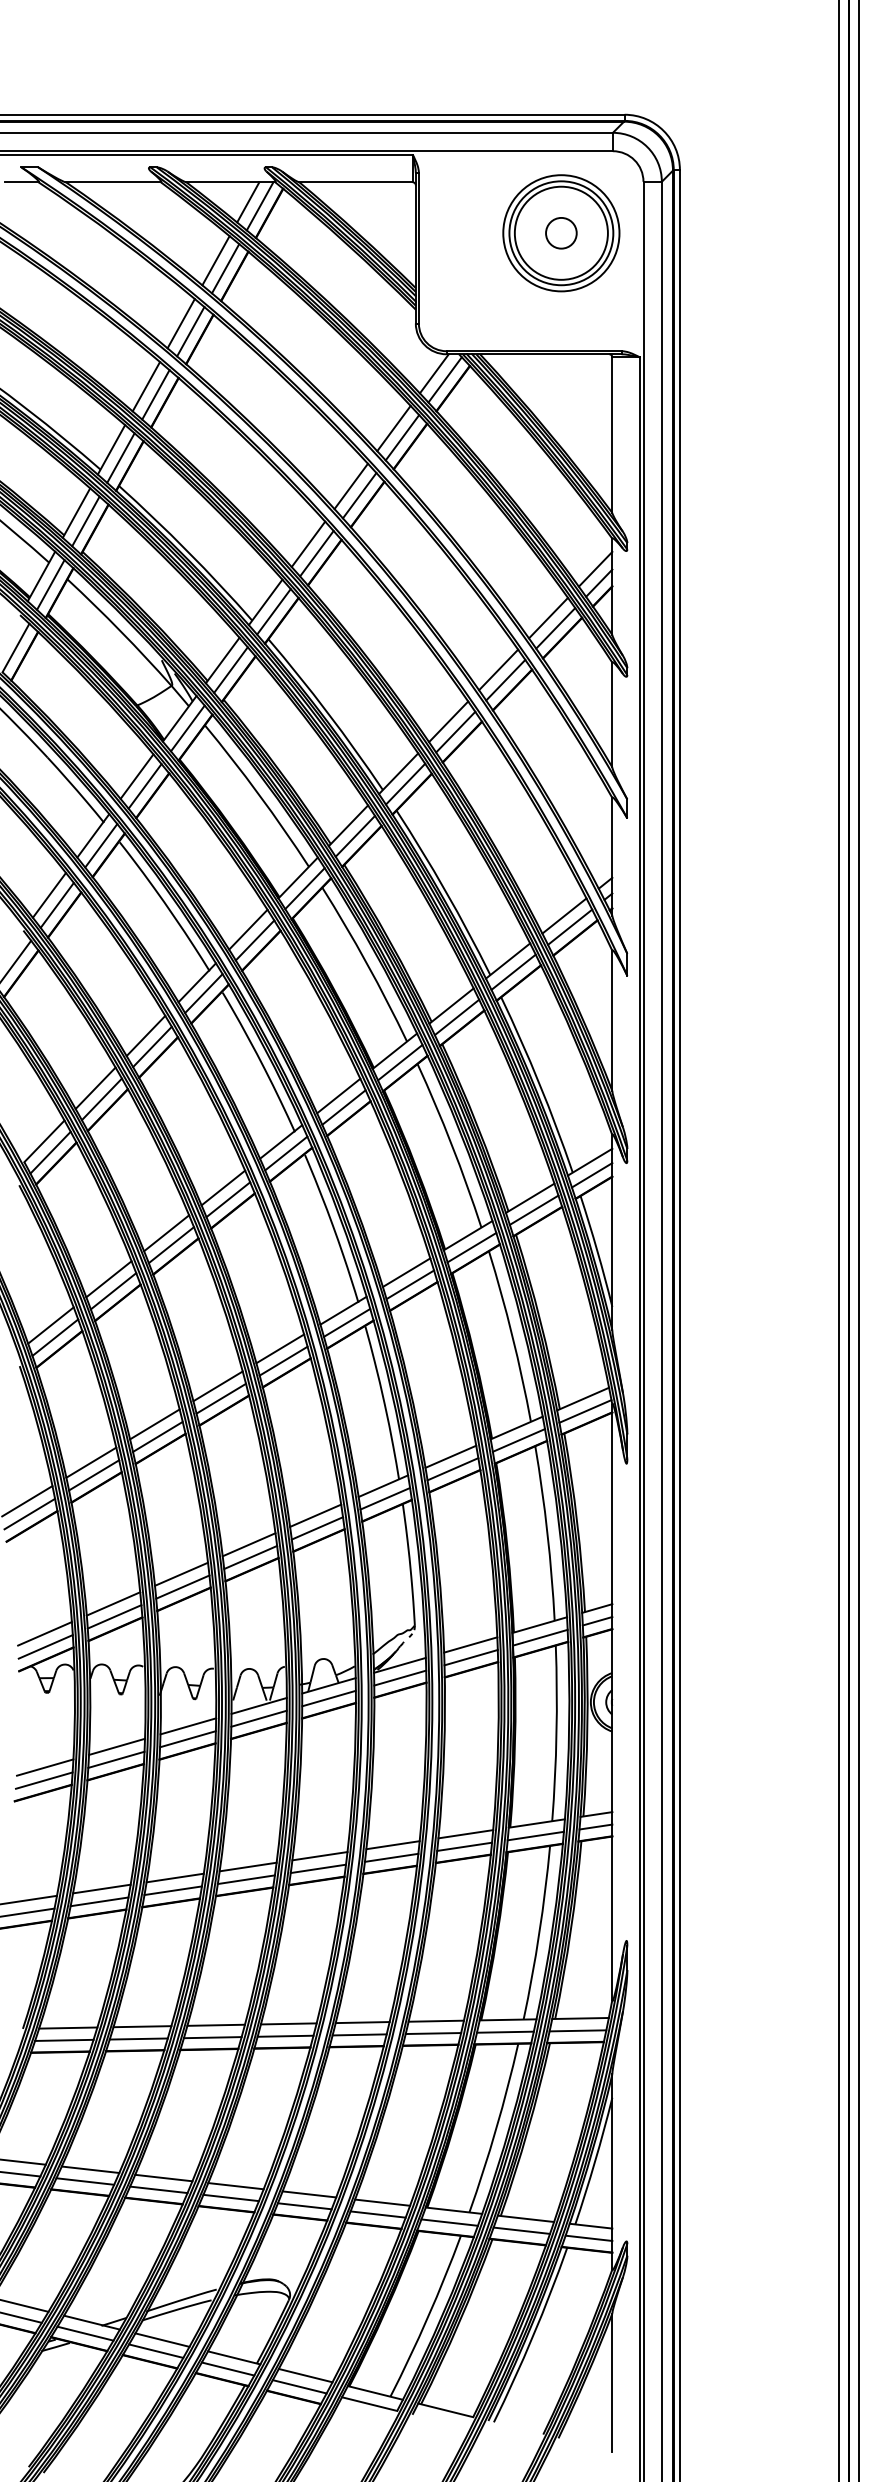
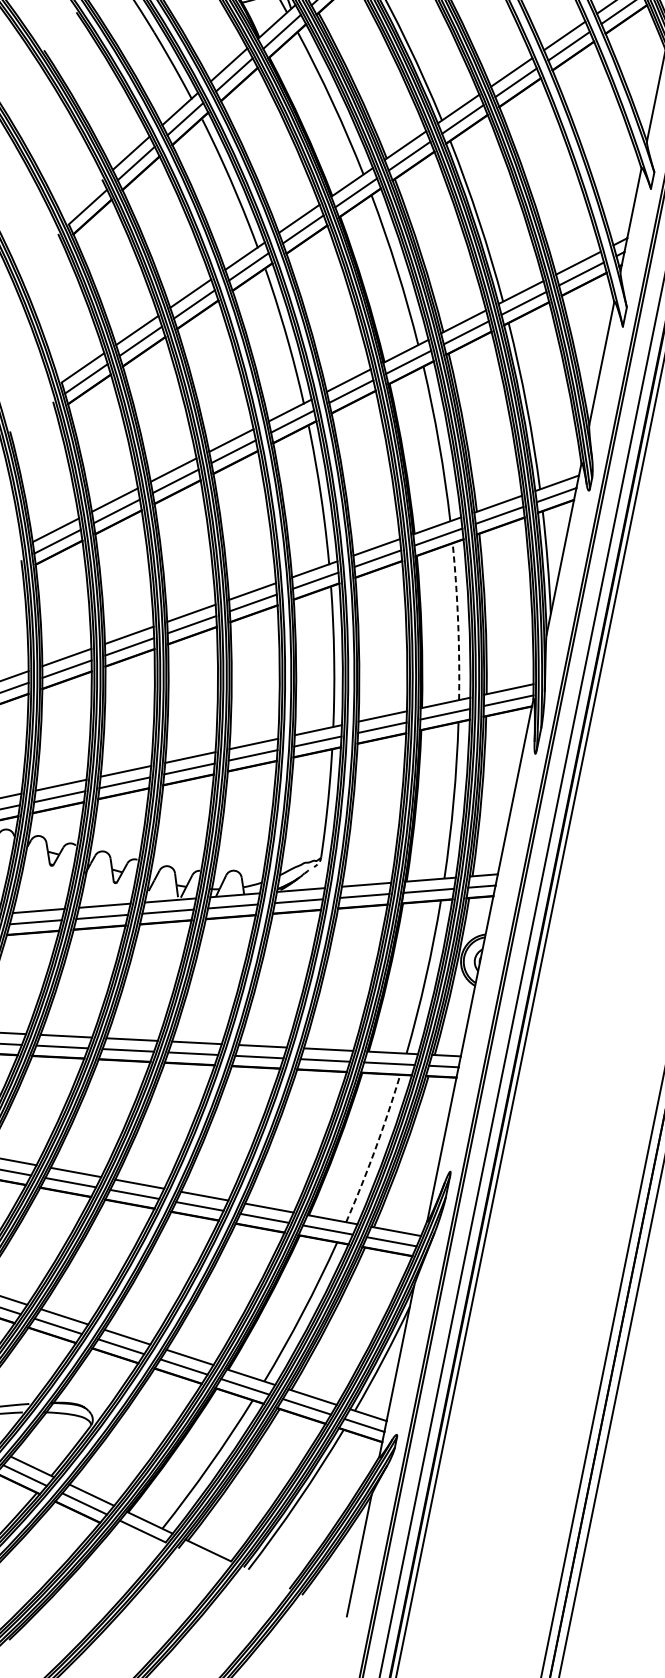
arc: (512, 1336) -> (458, 622), solid -> dashed
arc: (539, 1933) -> (375, 1149), solid -> dashed

